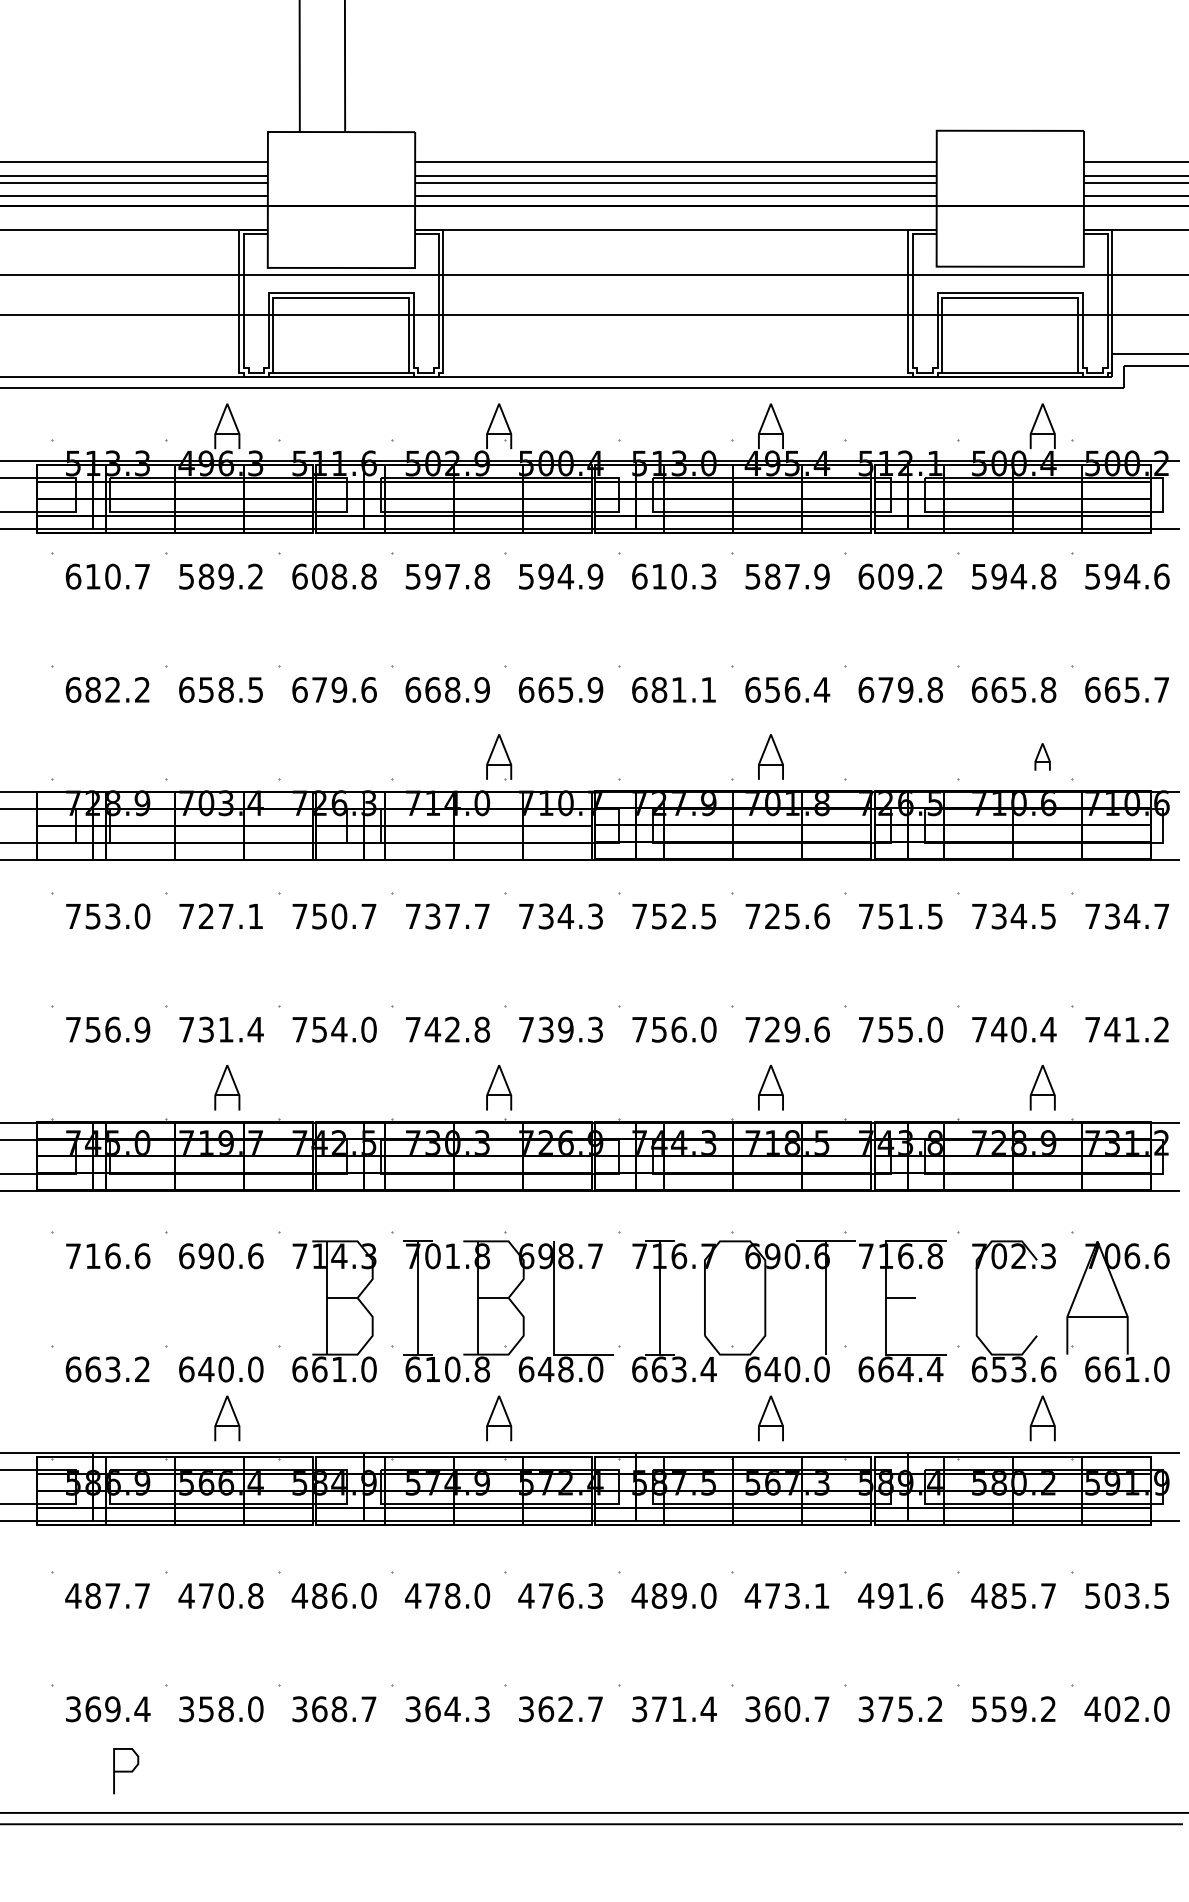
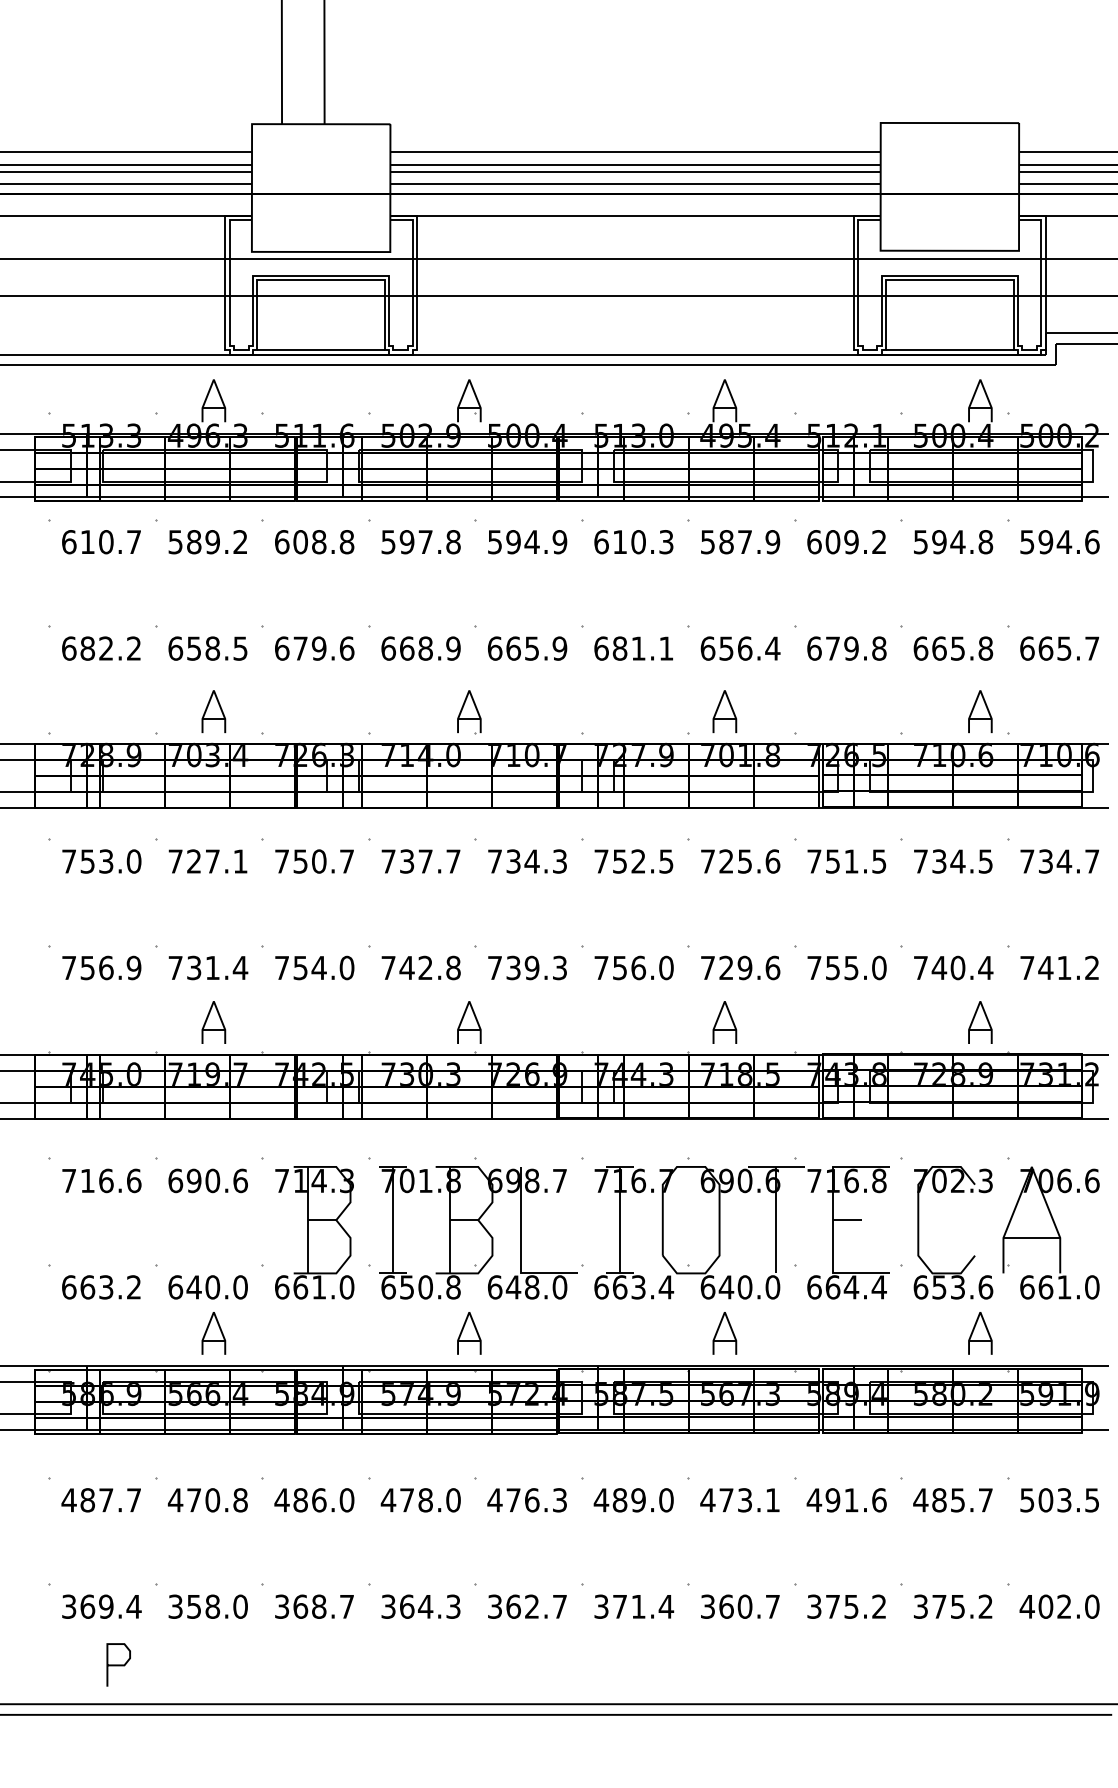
part: (227, 756) -> (214, 711), added
part: (1042, 756) -> (980, 711), size x1.67
text: (432, 1369) -> (406, 1287), 610.8 -> 650.8
text: (999, 1709) -> (939, 1606), 559.2 -> 375.2

